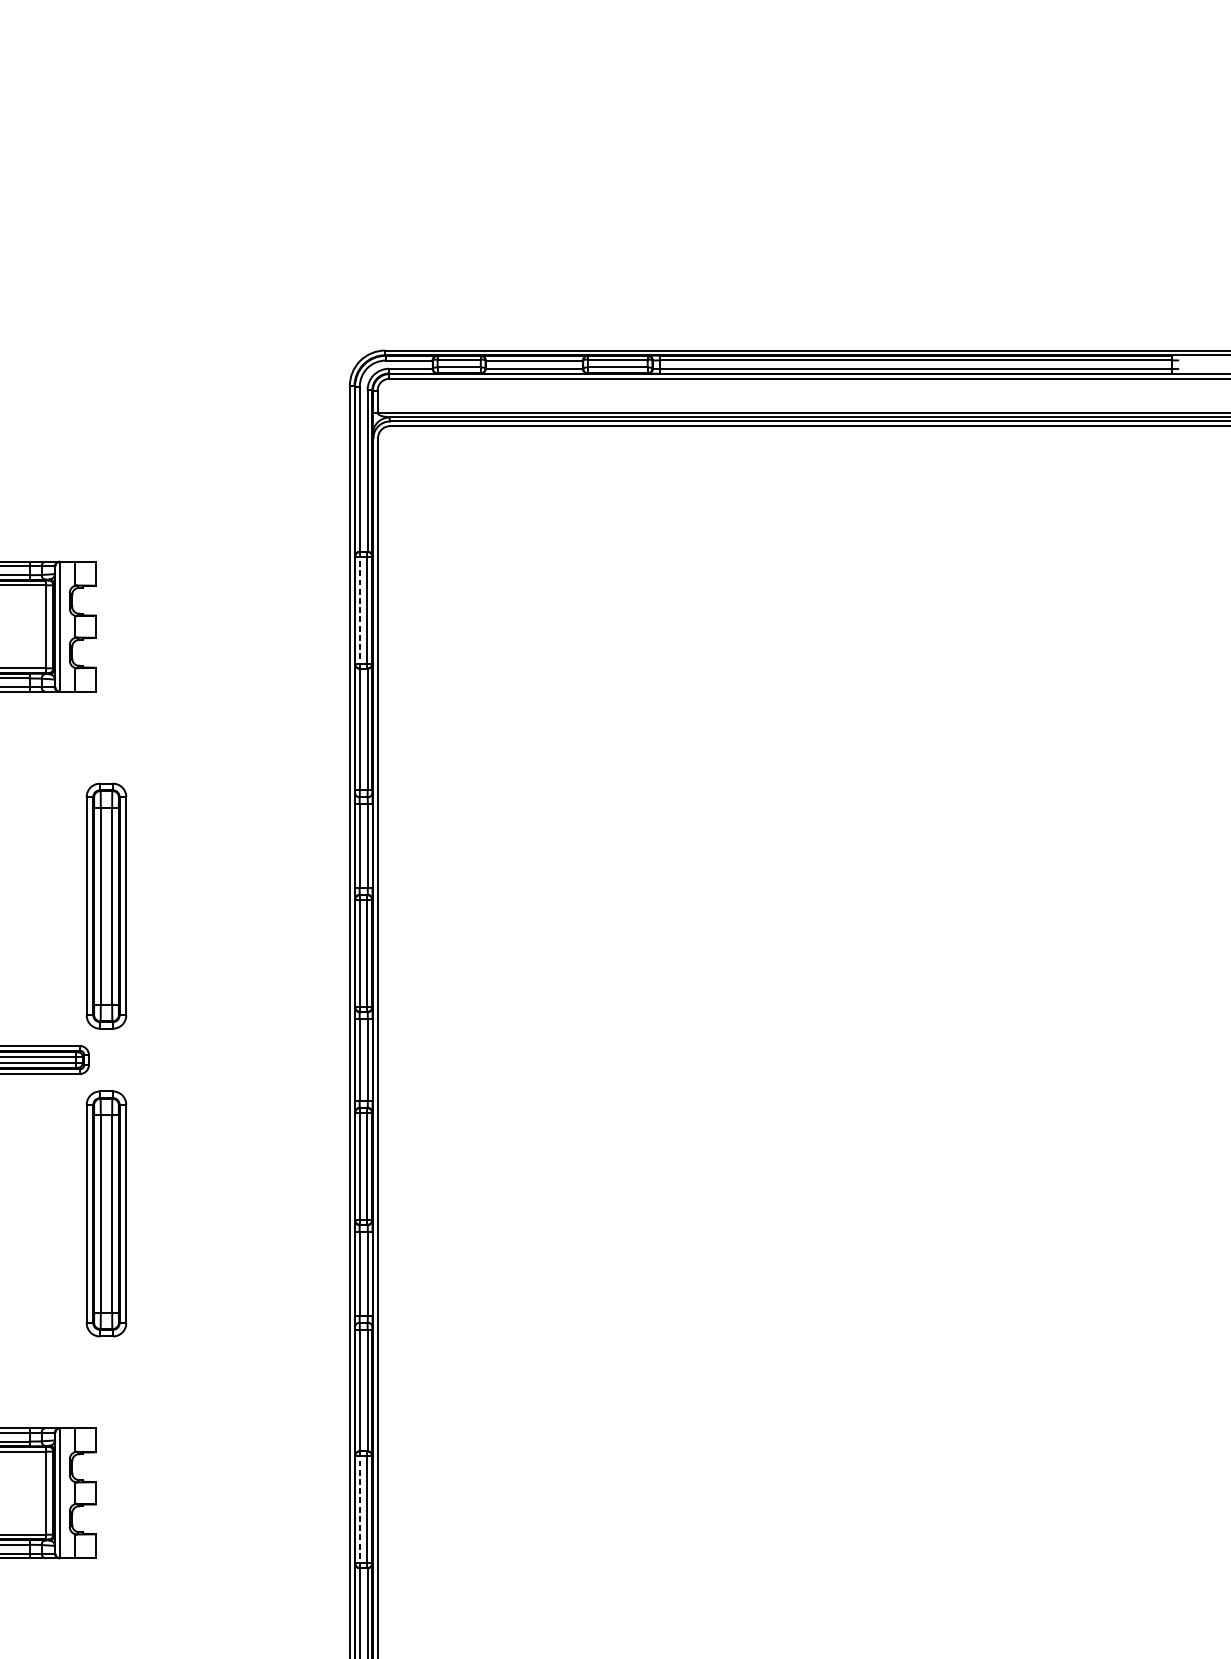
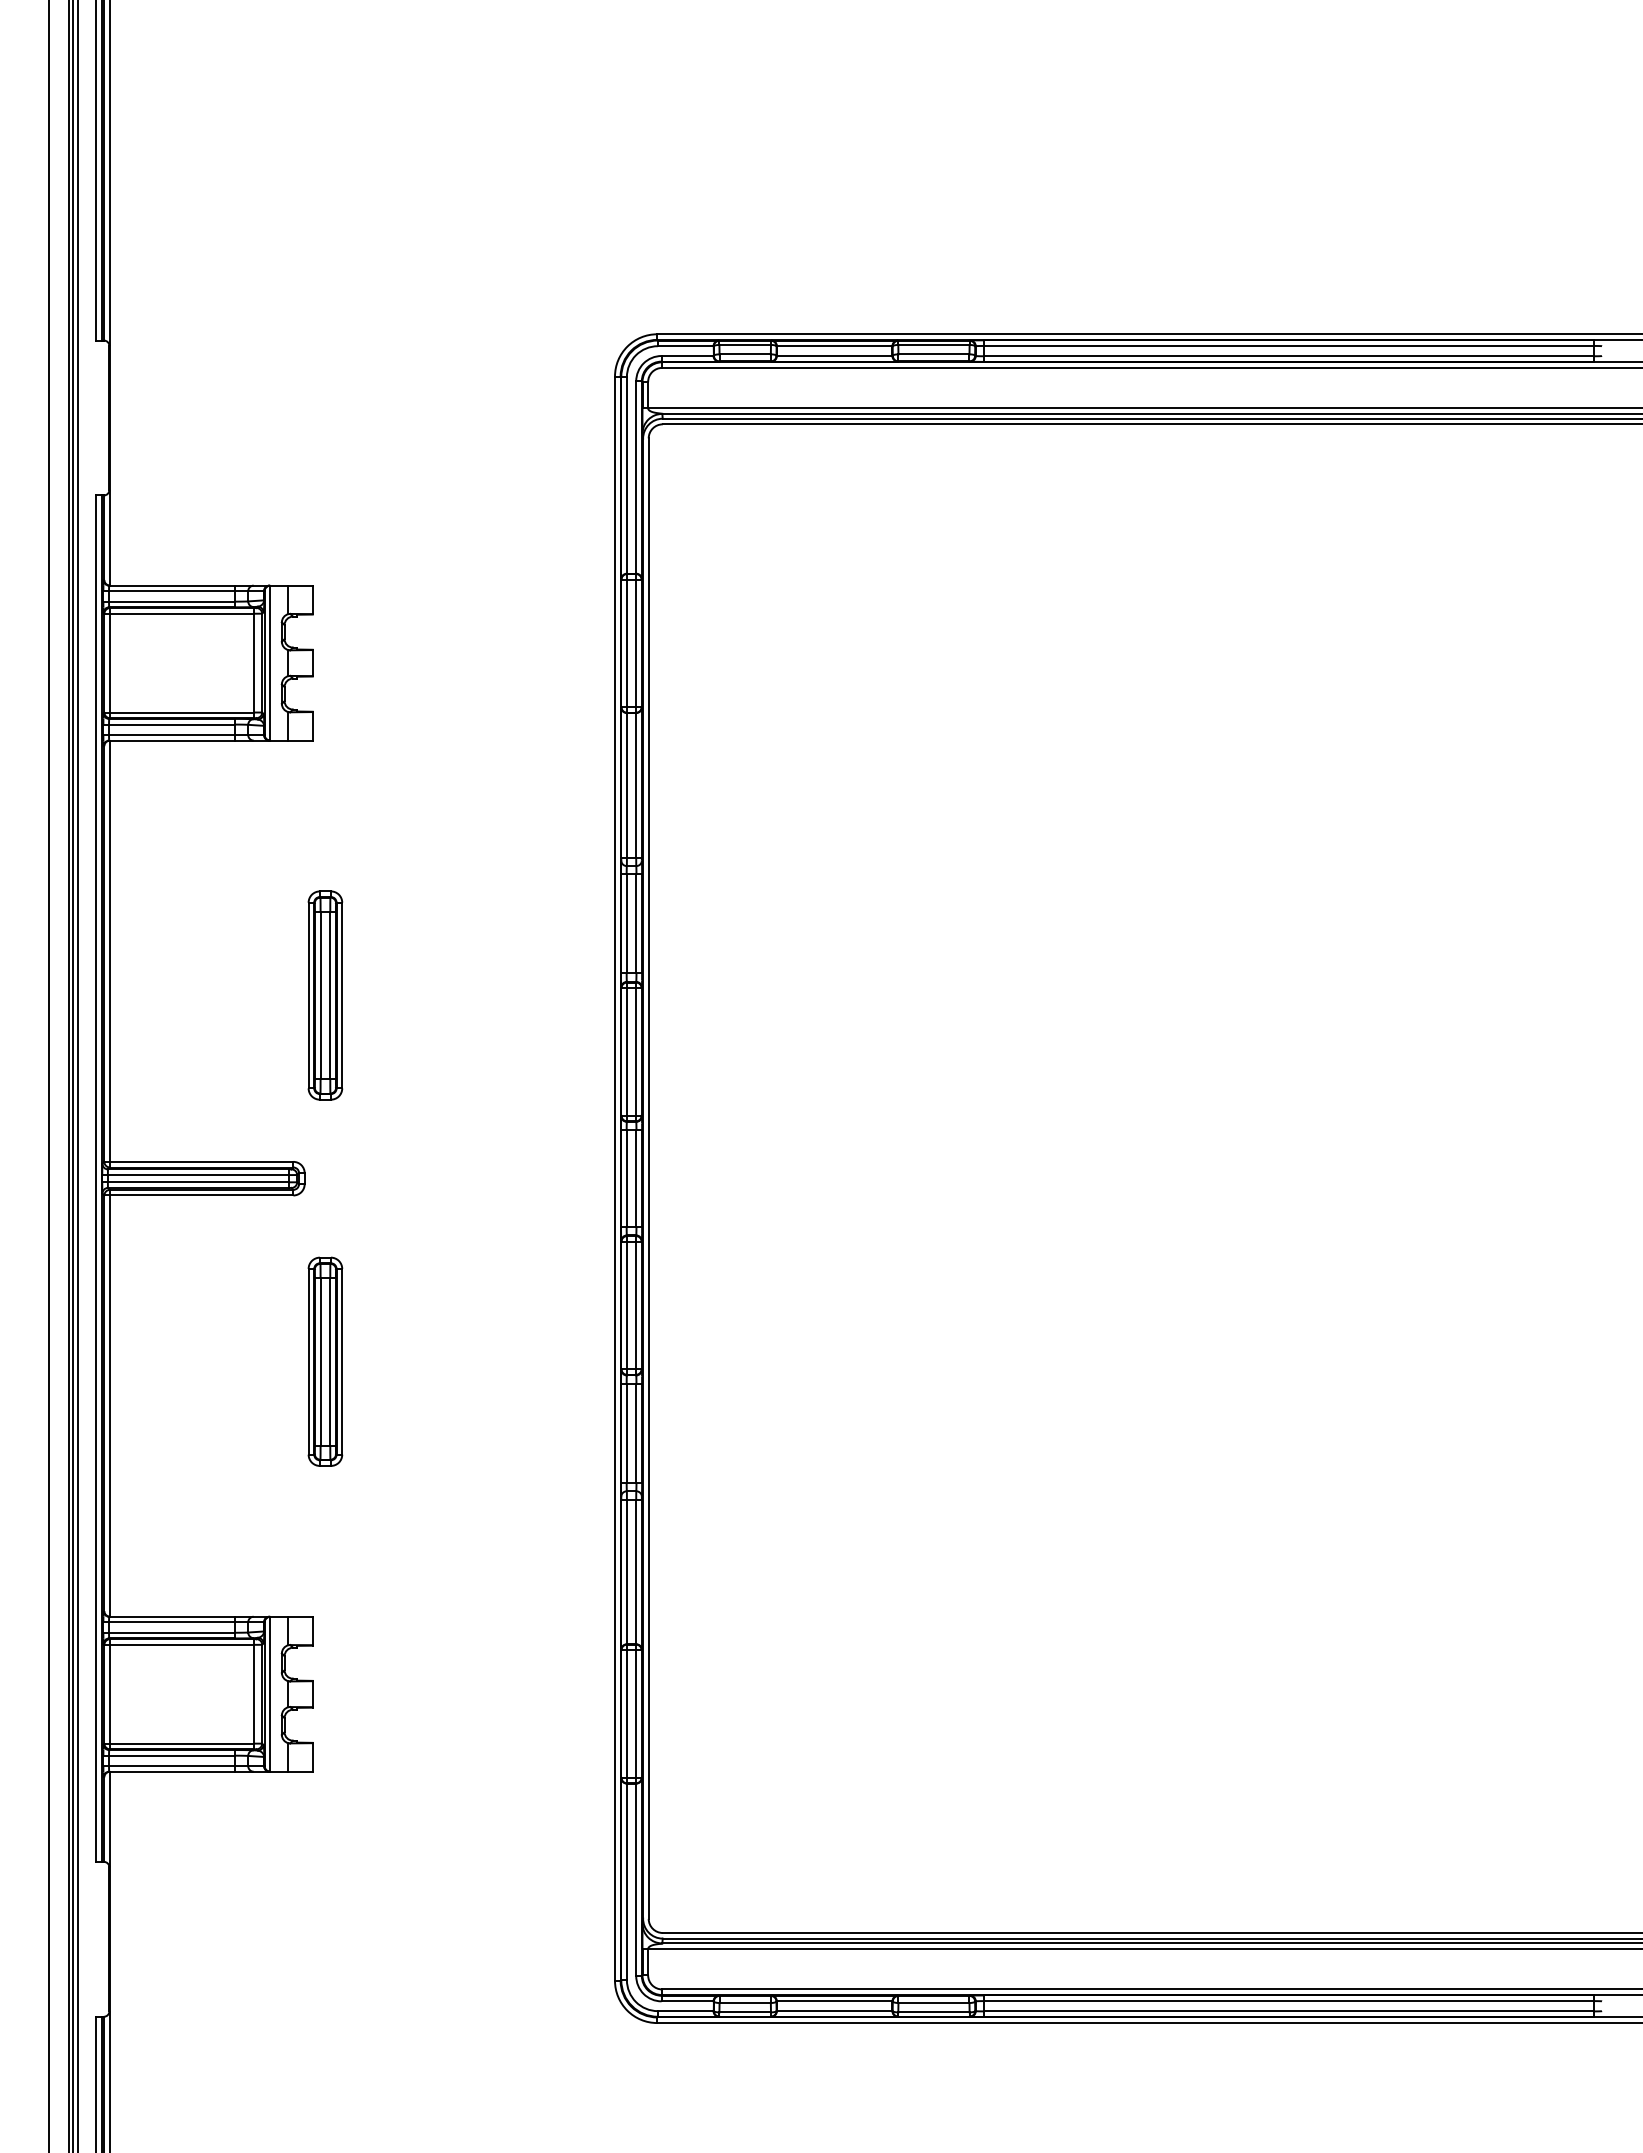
line: (360, 609) -> (627, 642), dashed -> solid
part: (106, 906) -> (325, 995), size x0.71
part: (106, 1213) -> (325, 1361), size x0.71
line: (360, 1509) -> (627, 1713), dashed -> solid

